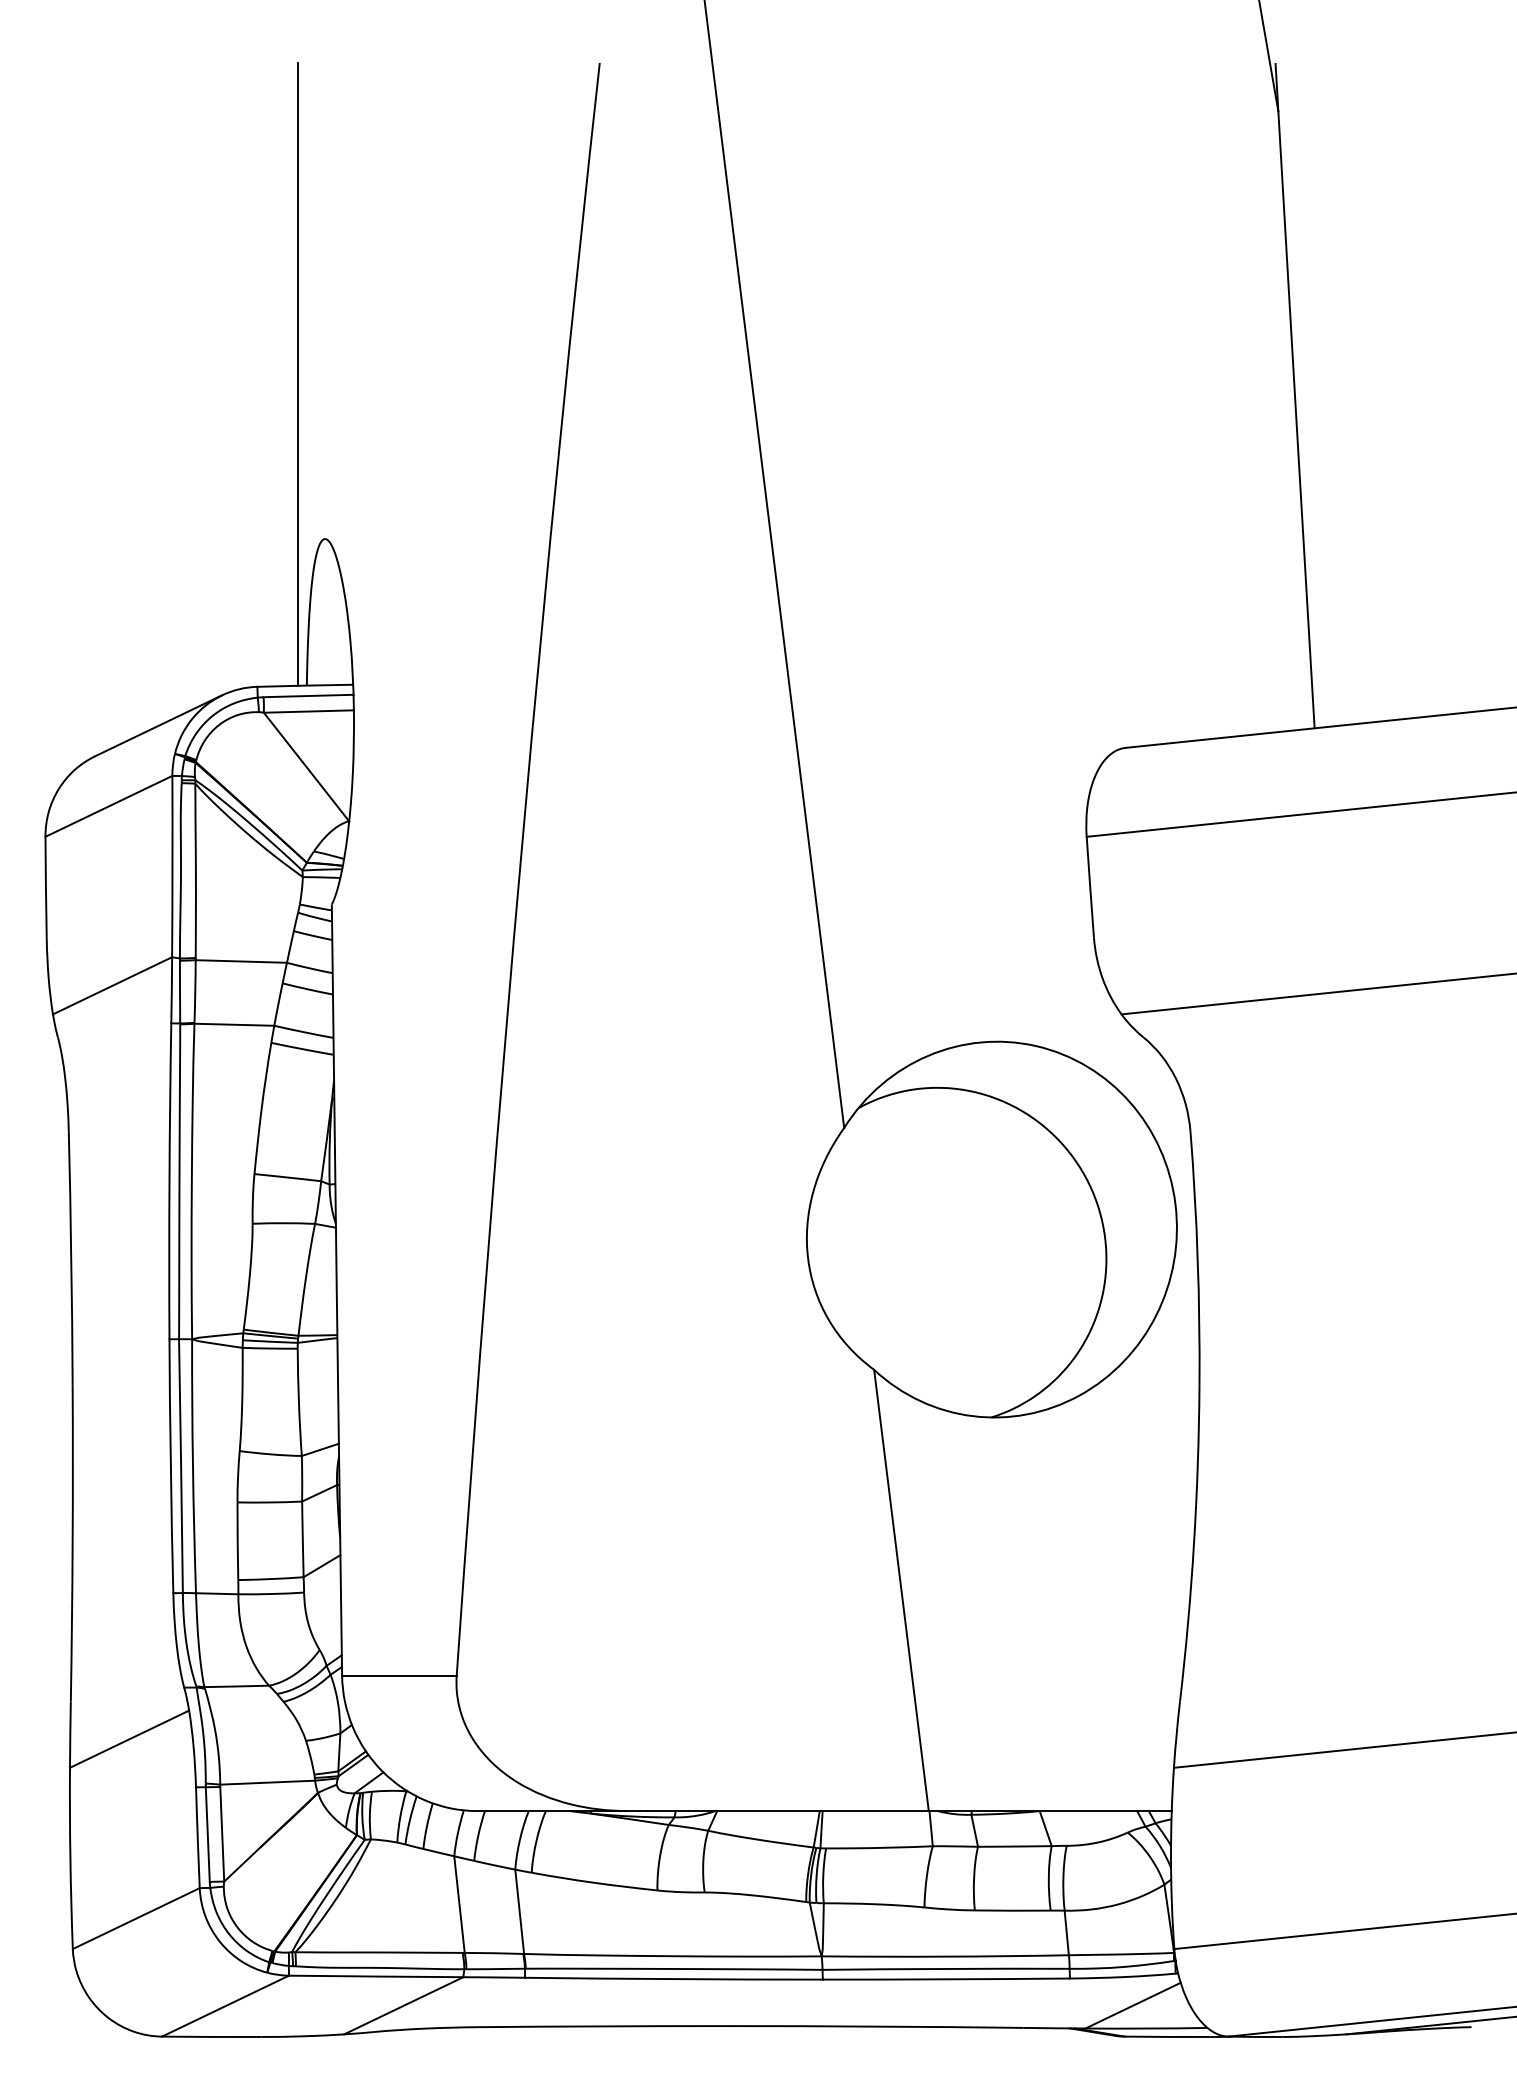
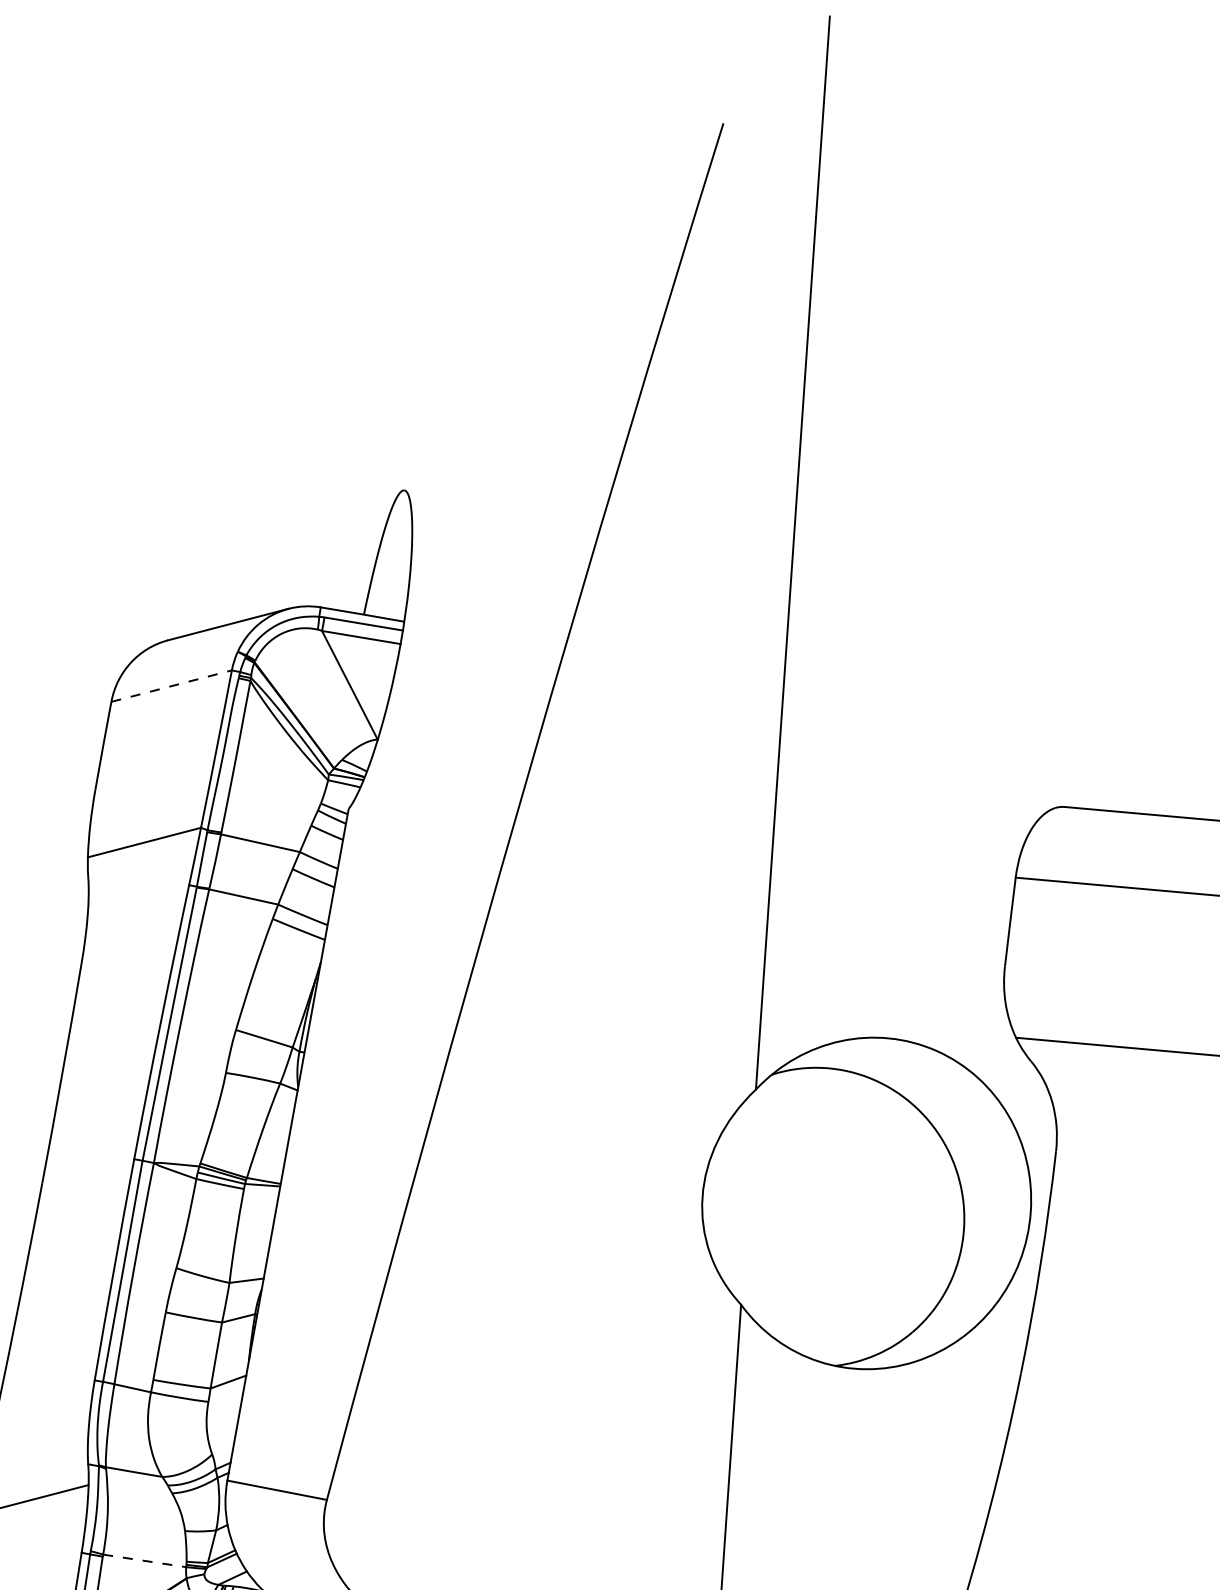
line: (298, 374) -> (409, 343), removed
line: (109, 806) -> (172, 686), solid -> dashed
line: (268, 1782) -> (145, 1560), solid -> dashed

